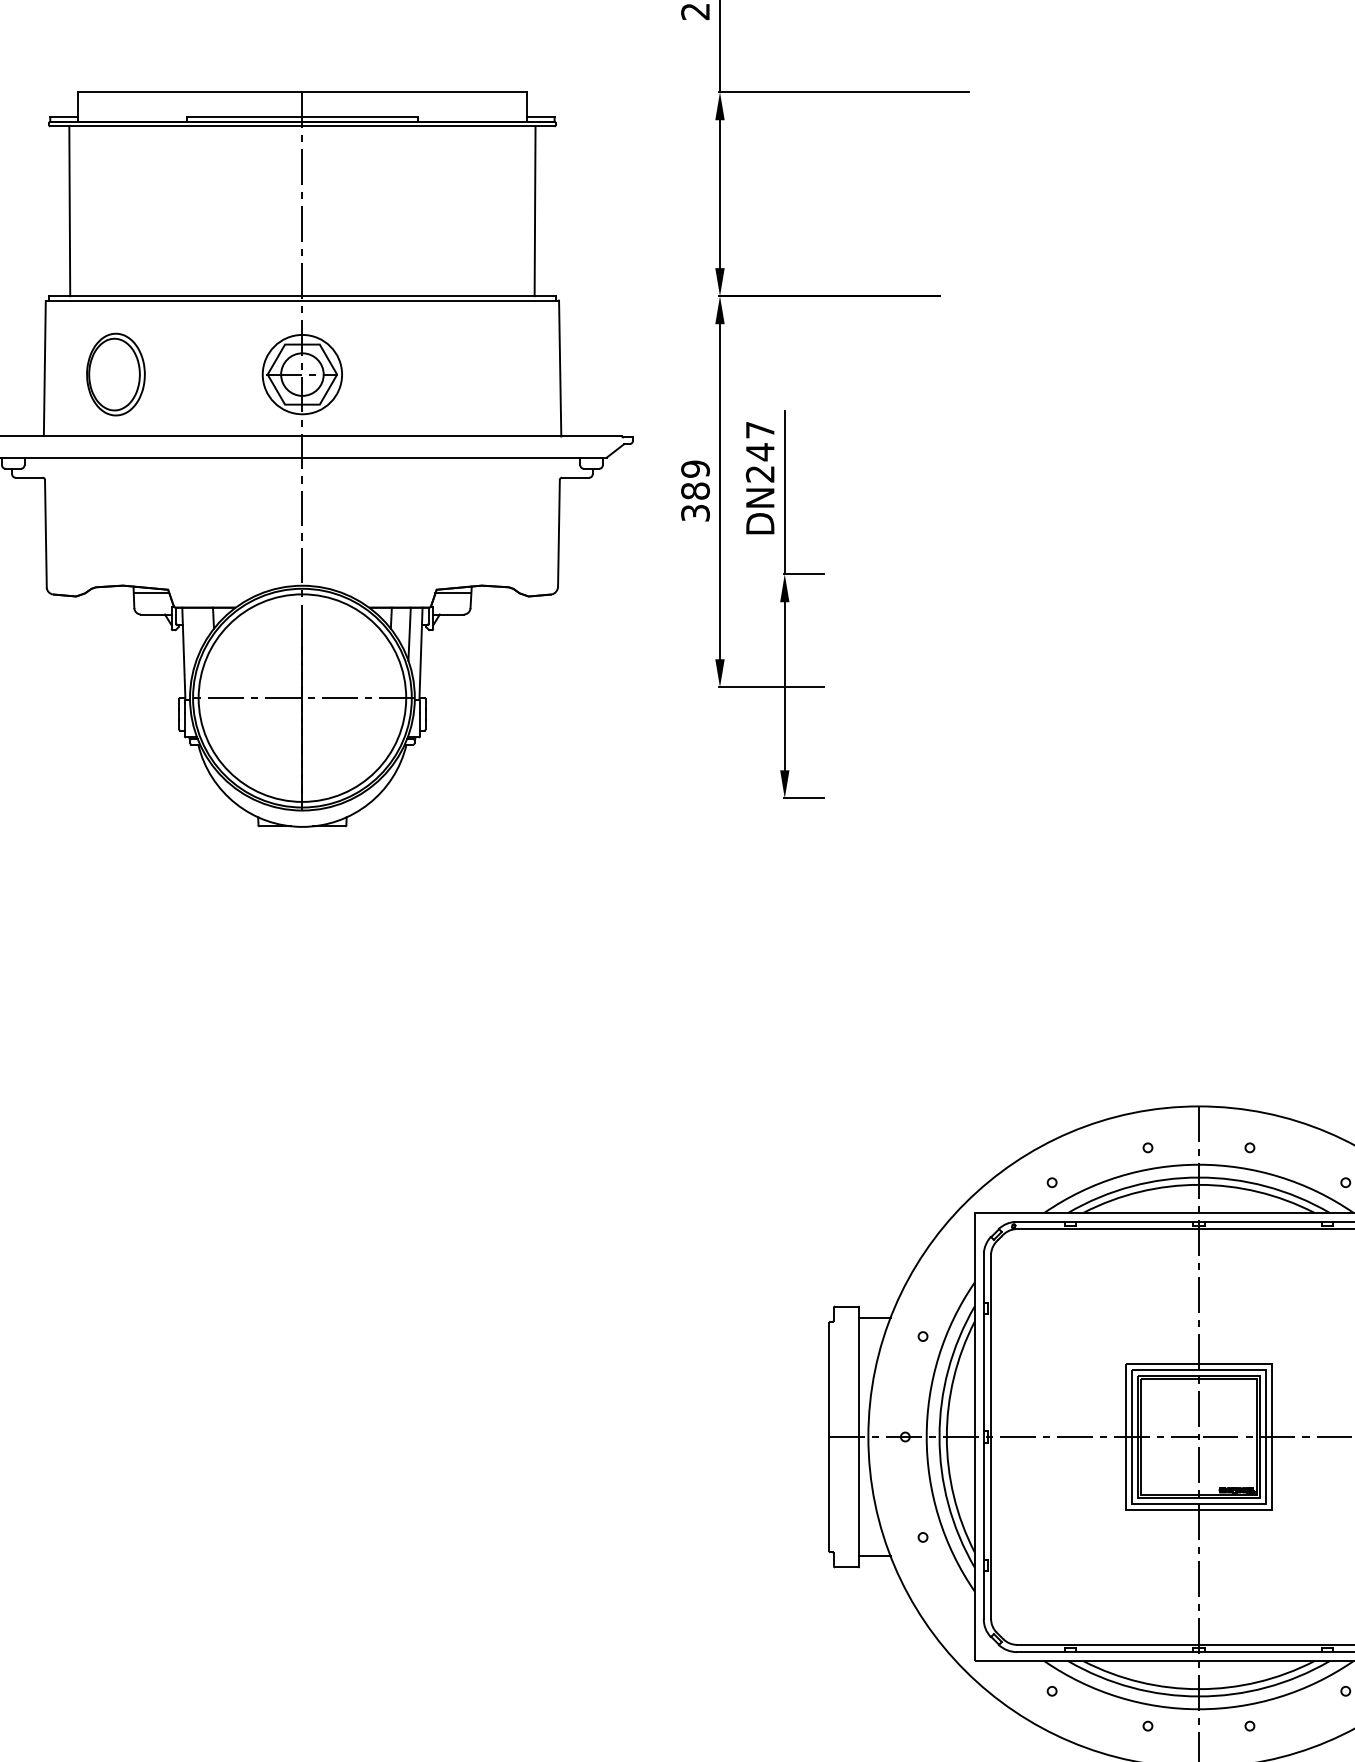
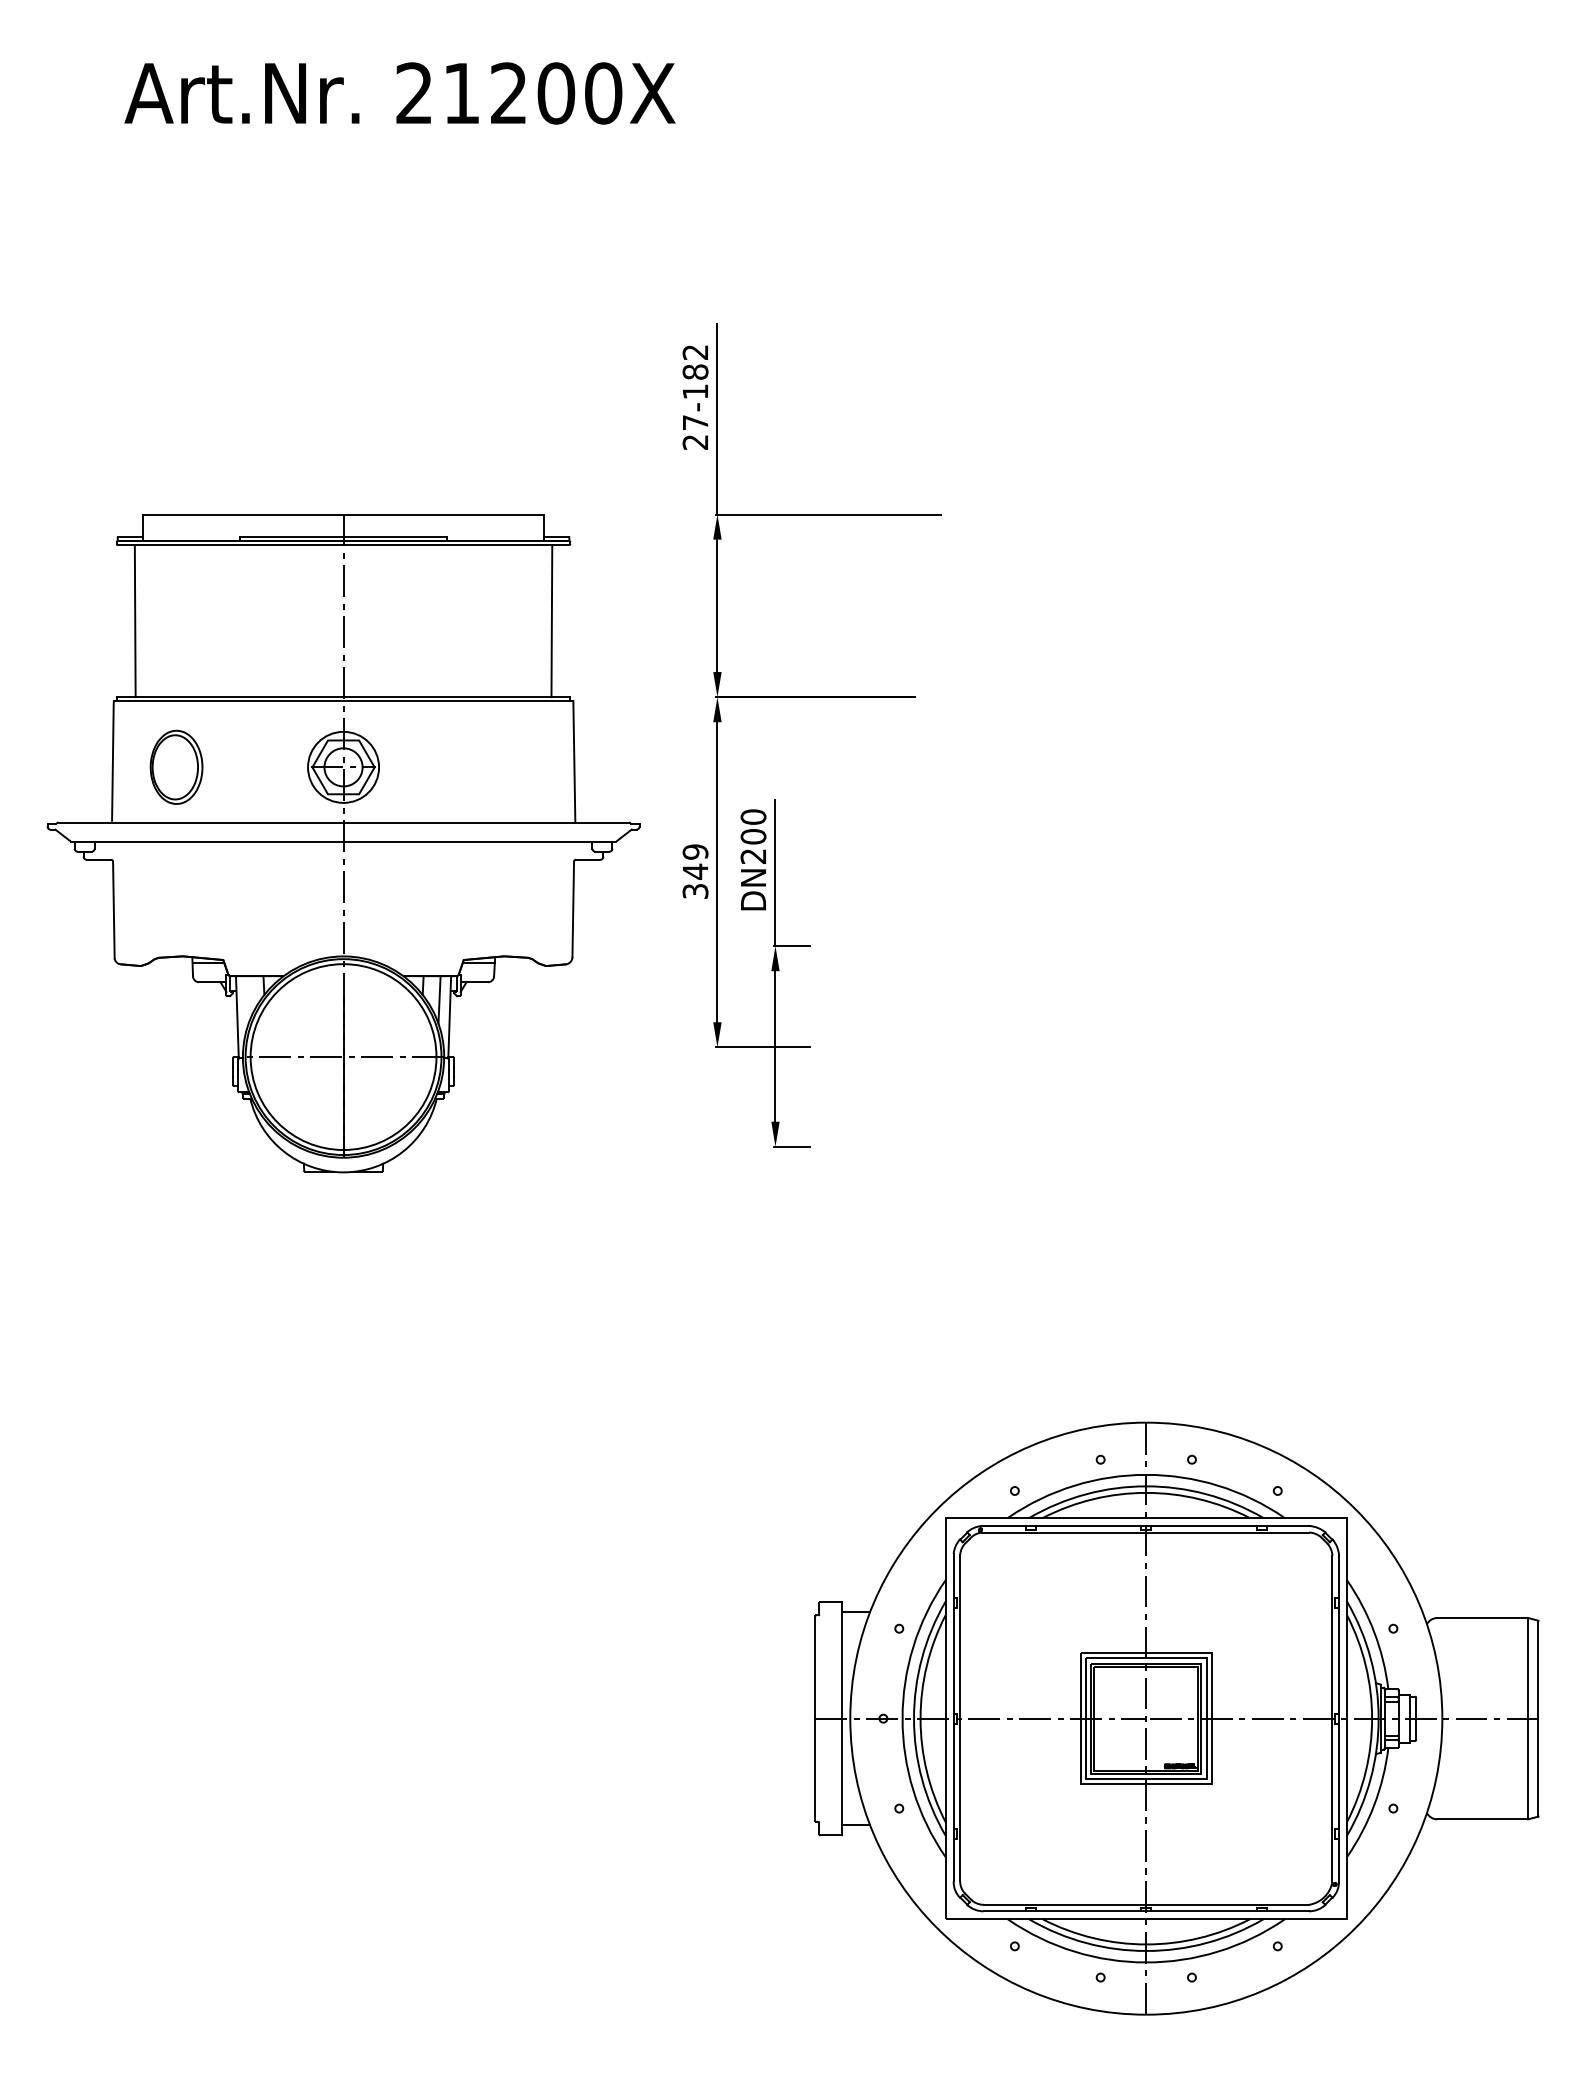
text: (760, 441) -> (753, 827), DN247 -> DN200
text: (695, 490) -> (695, 871), 389 -> 349

